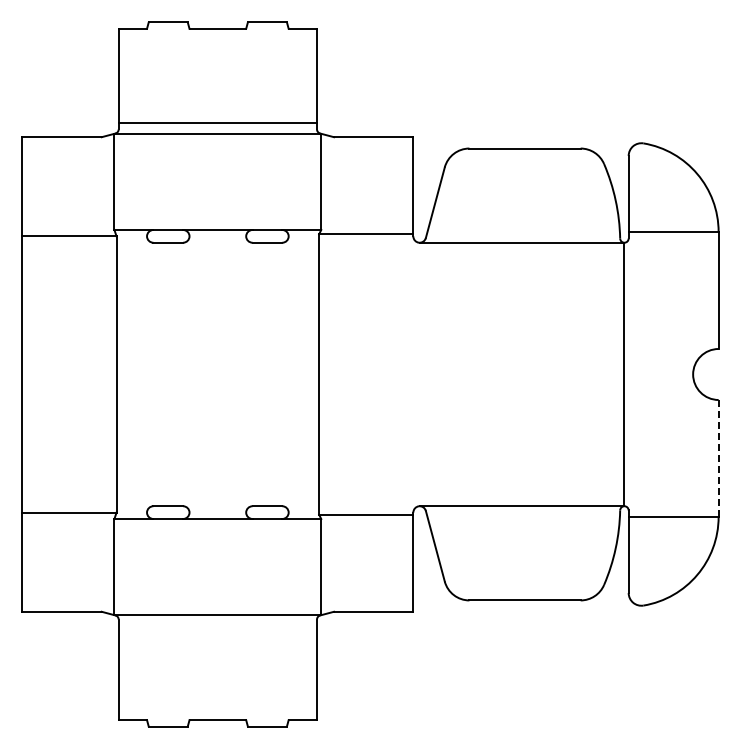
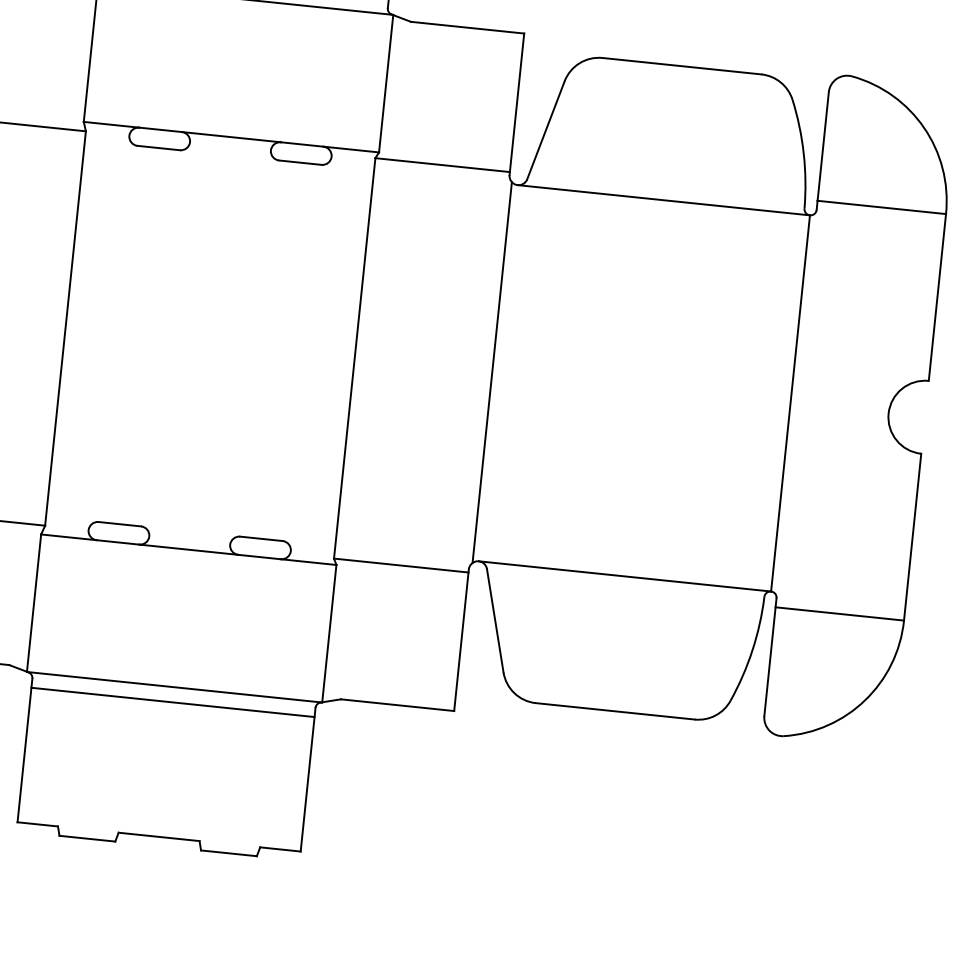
line: (415, 374) -> (492, 372), added
line: (718, 458) -> (912, 537), dashed -> solid
line: (217, 625) -> (172, 701), added

